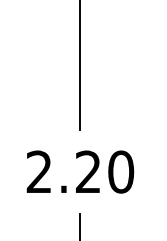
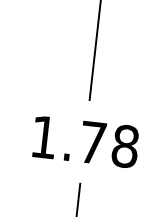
text: (80, 171) -> (85, 141), 2.20 -> 1.78

